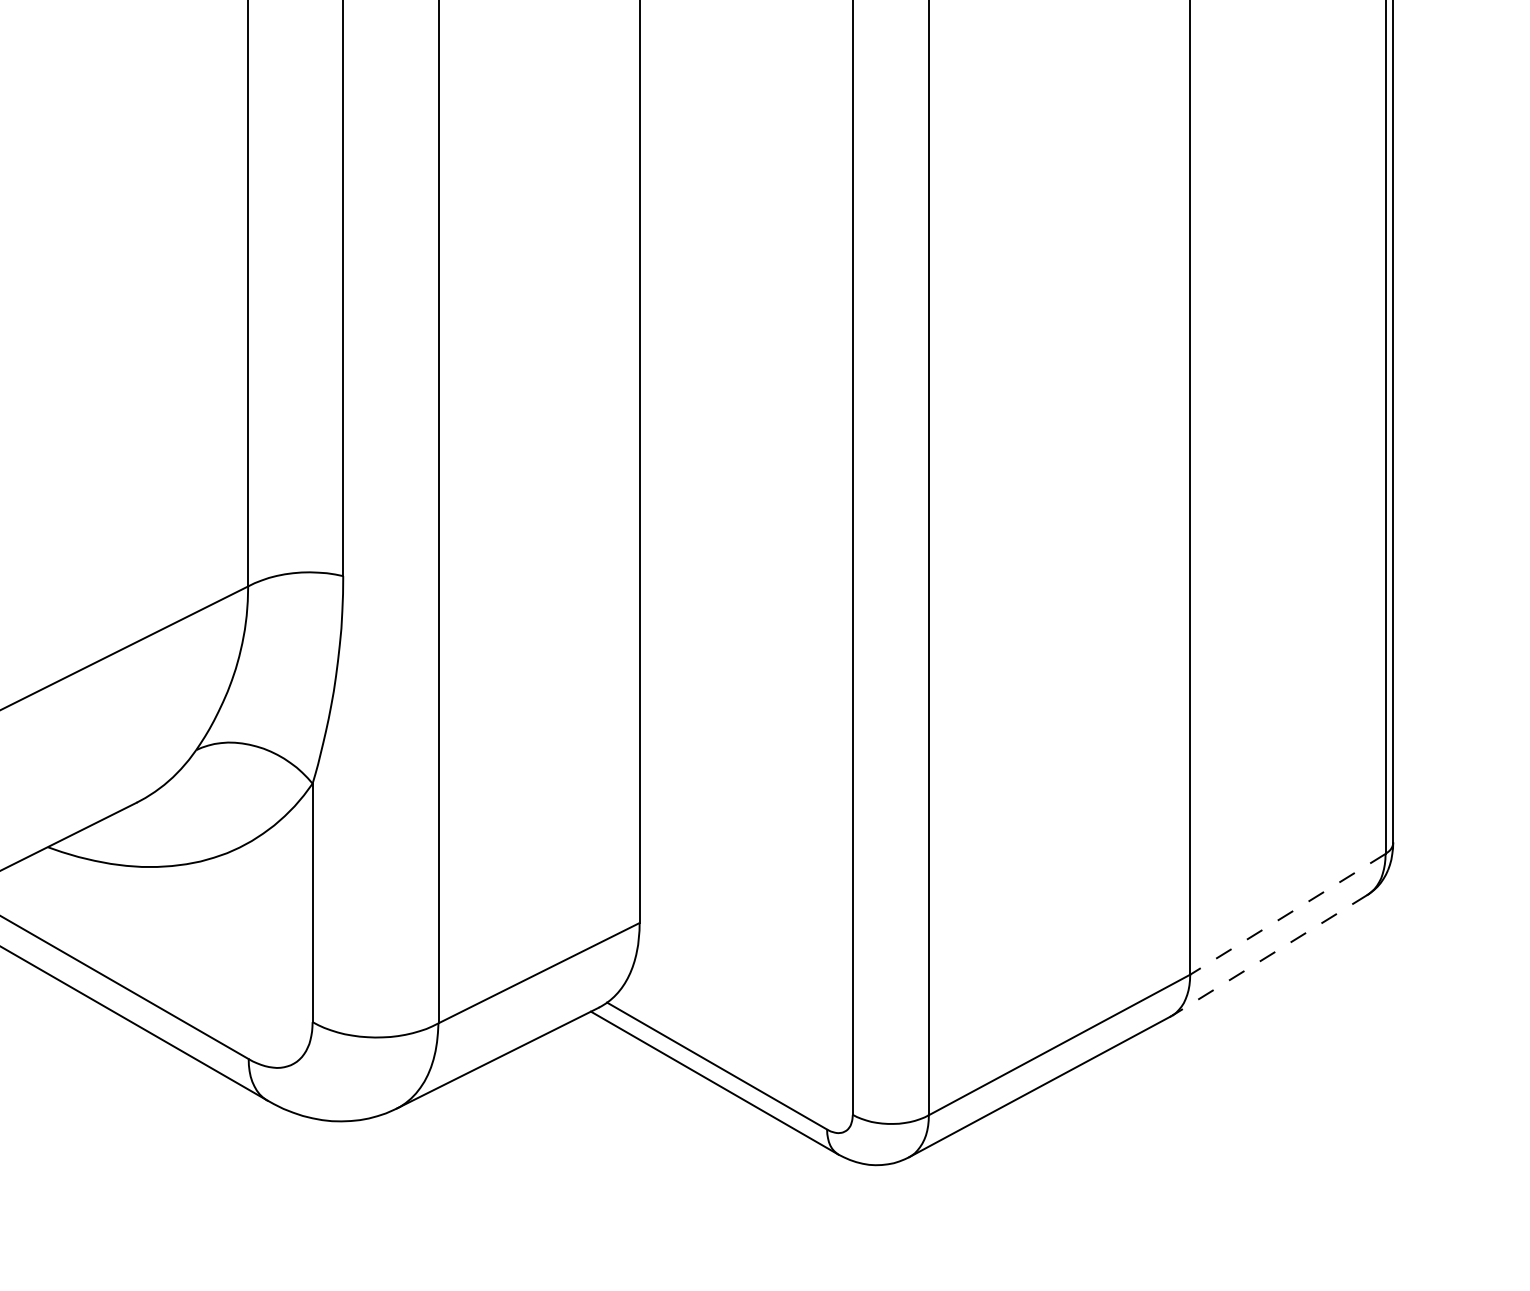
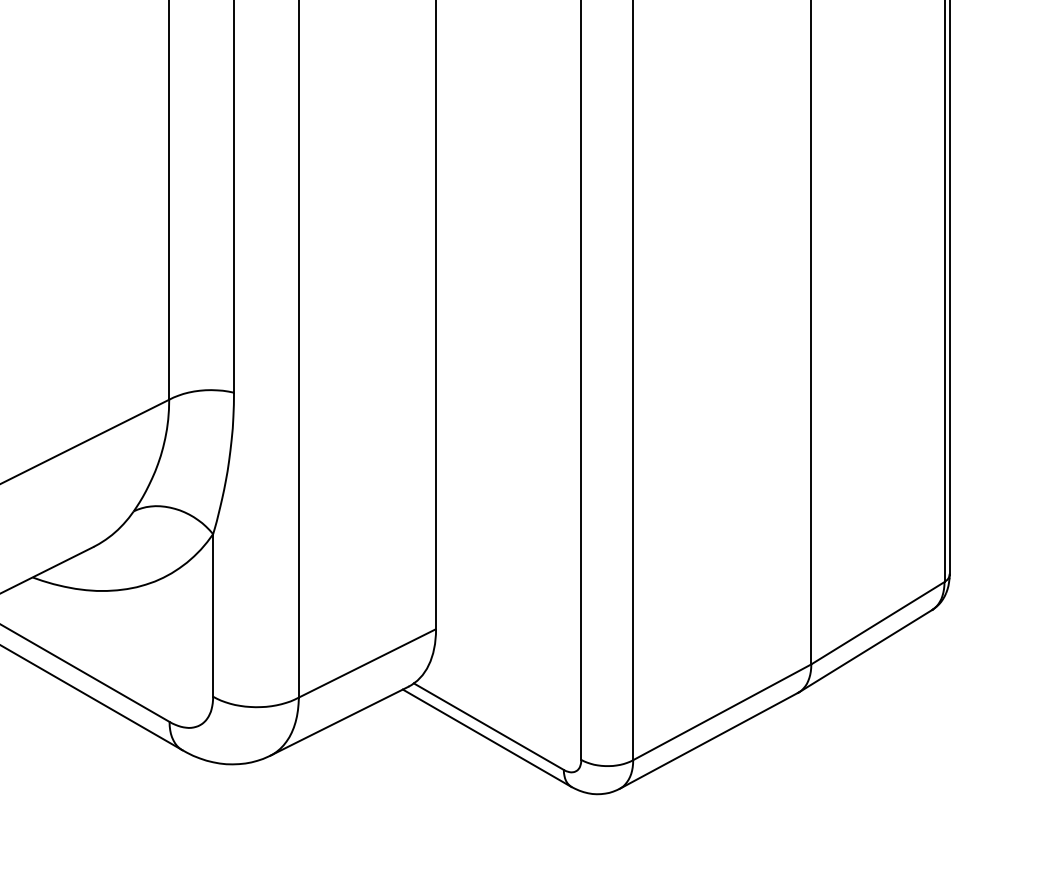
line: (1287, 914) -> (877, 623), dashed -> solid
line: (1269, 955) -> (865, 651), dashed -> solid

